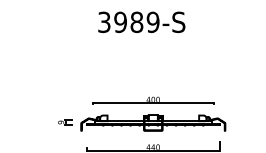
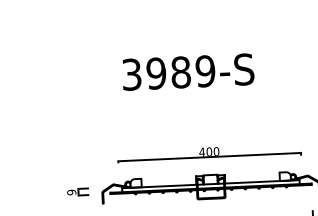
text: (141, 21) -> (187, 70), moved

